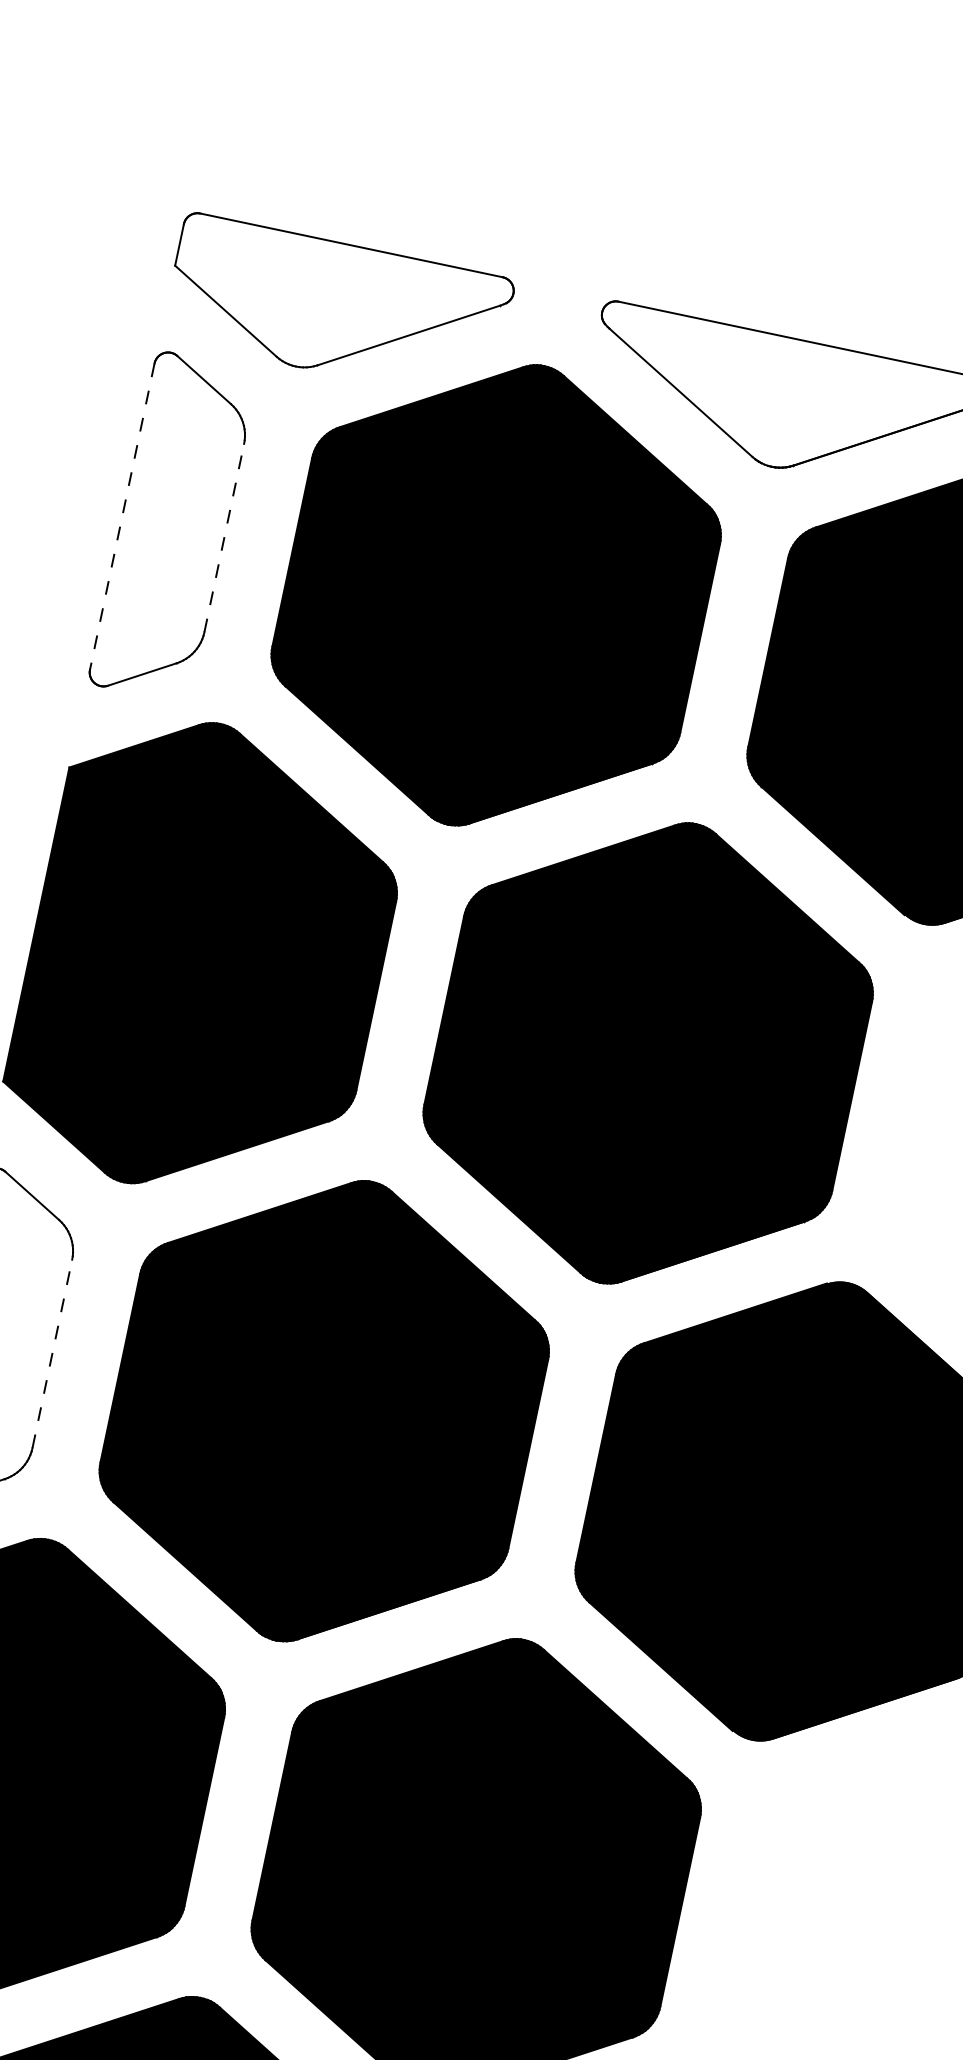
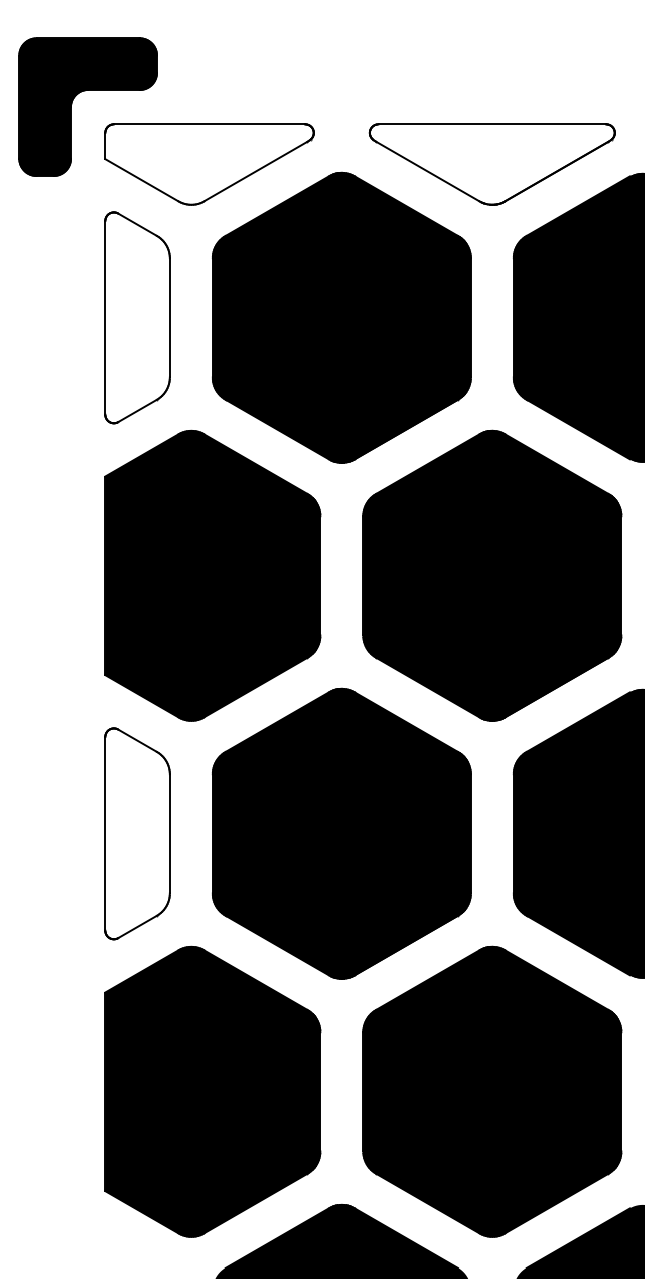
part: (152, 155) -> (77, 95), added
line: (122, 516) -> (105, 317), dashed -> solid
line: (223, 537) -> (169, 317), dashed -> solid
line: (51, 1353) -> (169, 833), dashed -> solid

